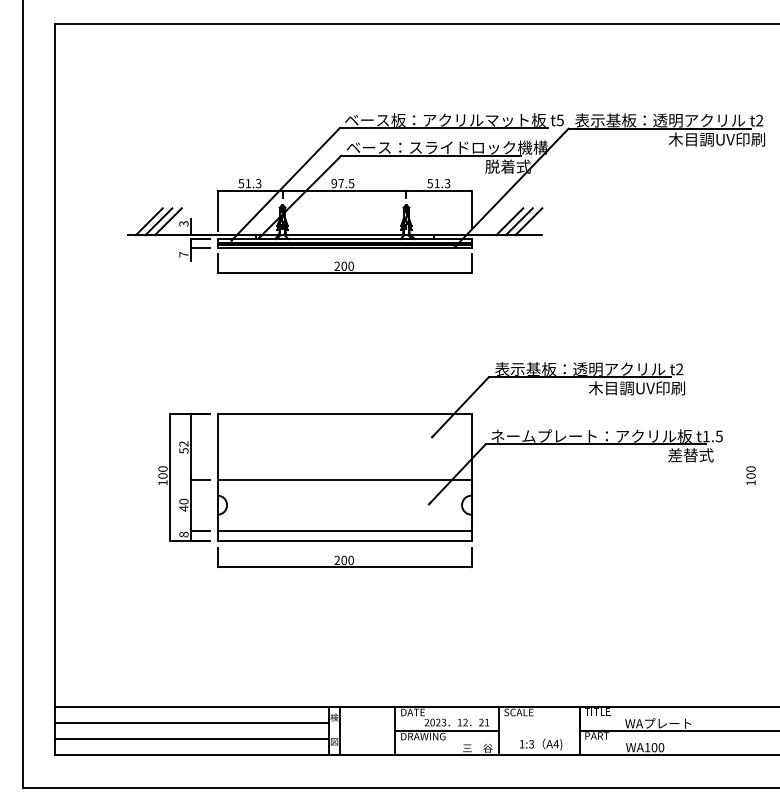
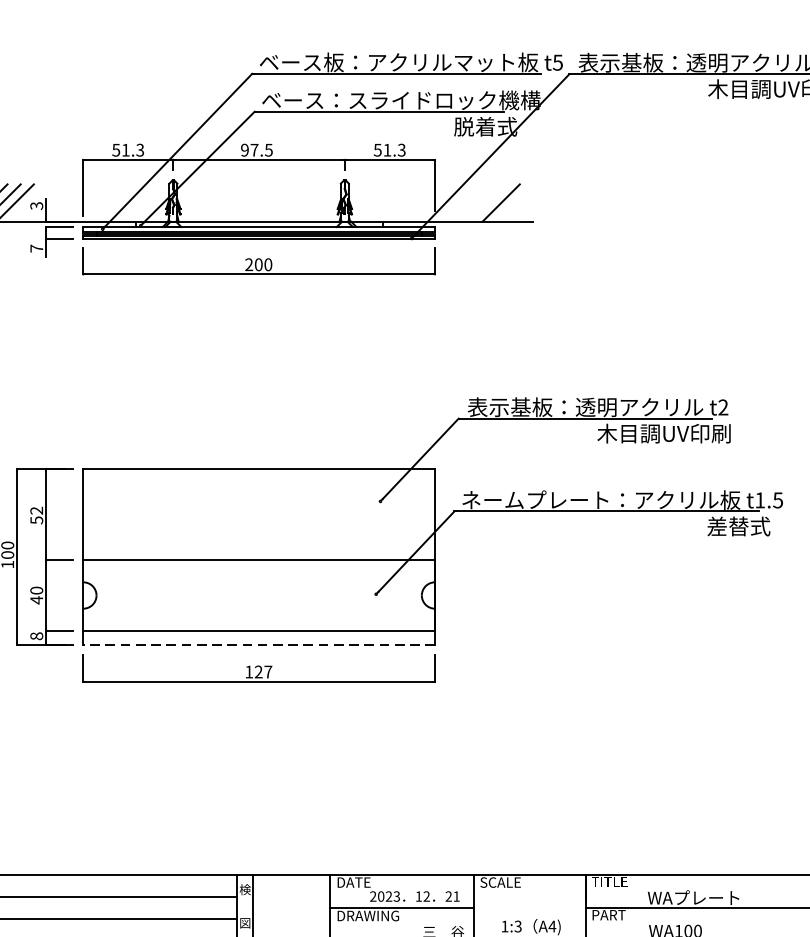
line: (509, 221) -> (487, 202), removed
line: (528, 221) -> (513, 202), removed
line: (344, 540) -> (259, 644), solid -> dashed
text: (343, 560) -> (257, 672), 200 -> 127

